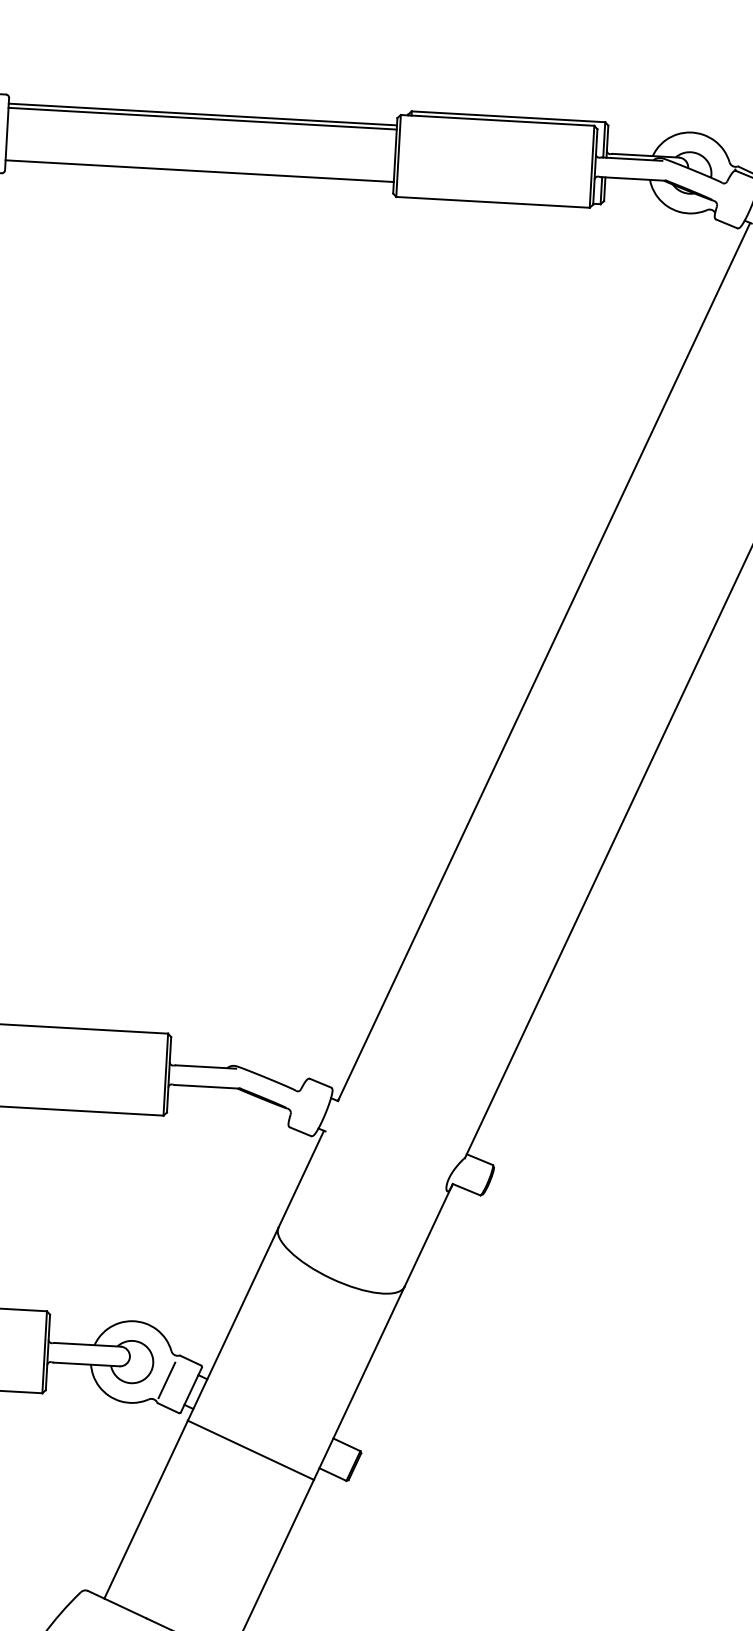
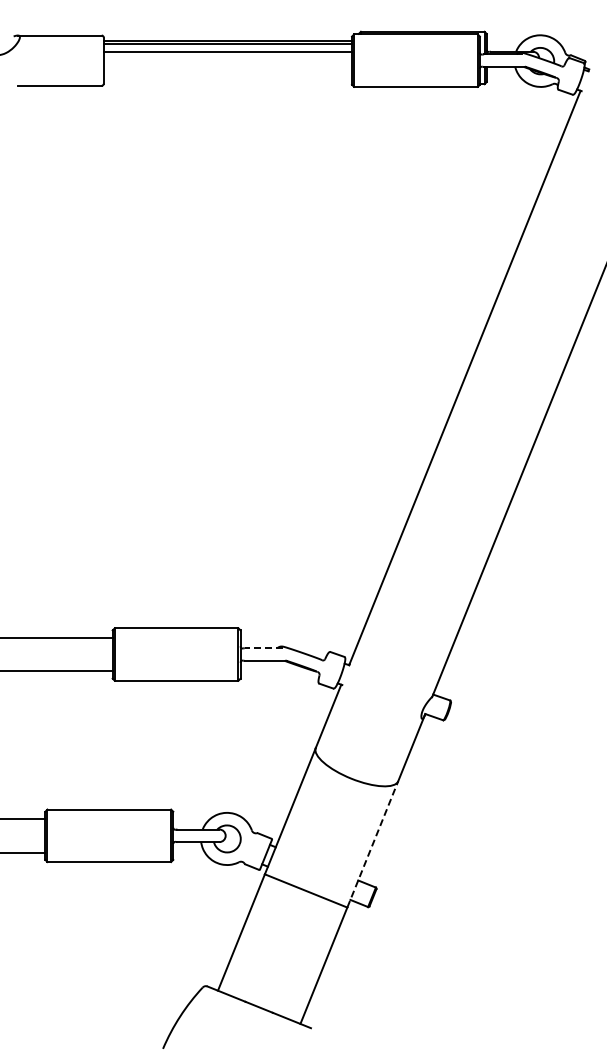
line: (199, 171) -> (227, 52), moved
line: (205, 1067) -> (263, 648), solid -> dashed
line: (166, 1378) -> (249, 848), removed
line: (360, 1381) -> (373, 843), solid -> dashed

